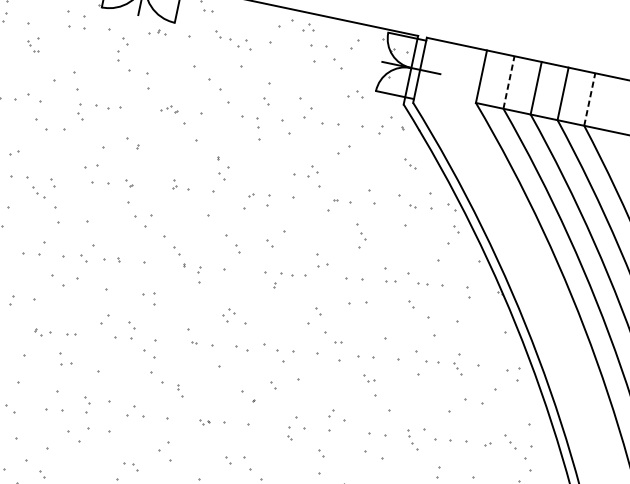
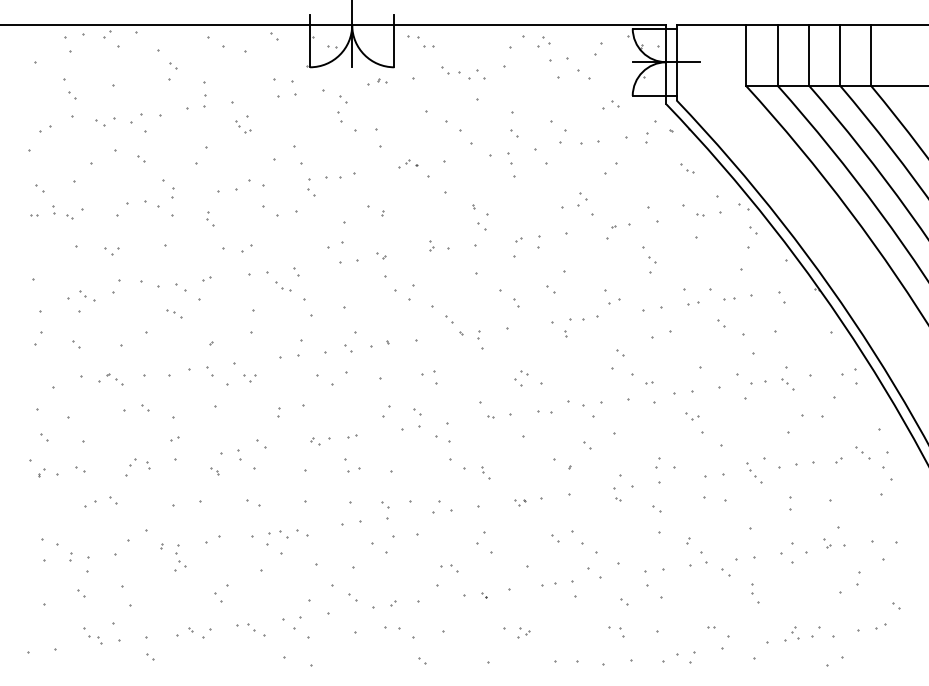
line: (508, 82) -> (777, 55), dashed -> solid
line: (590, 99) -> (871, 55), dashed -> solid

